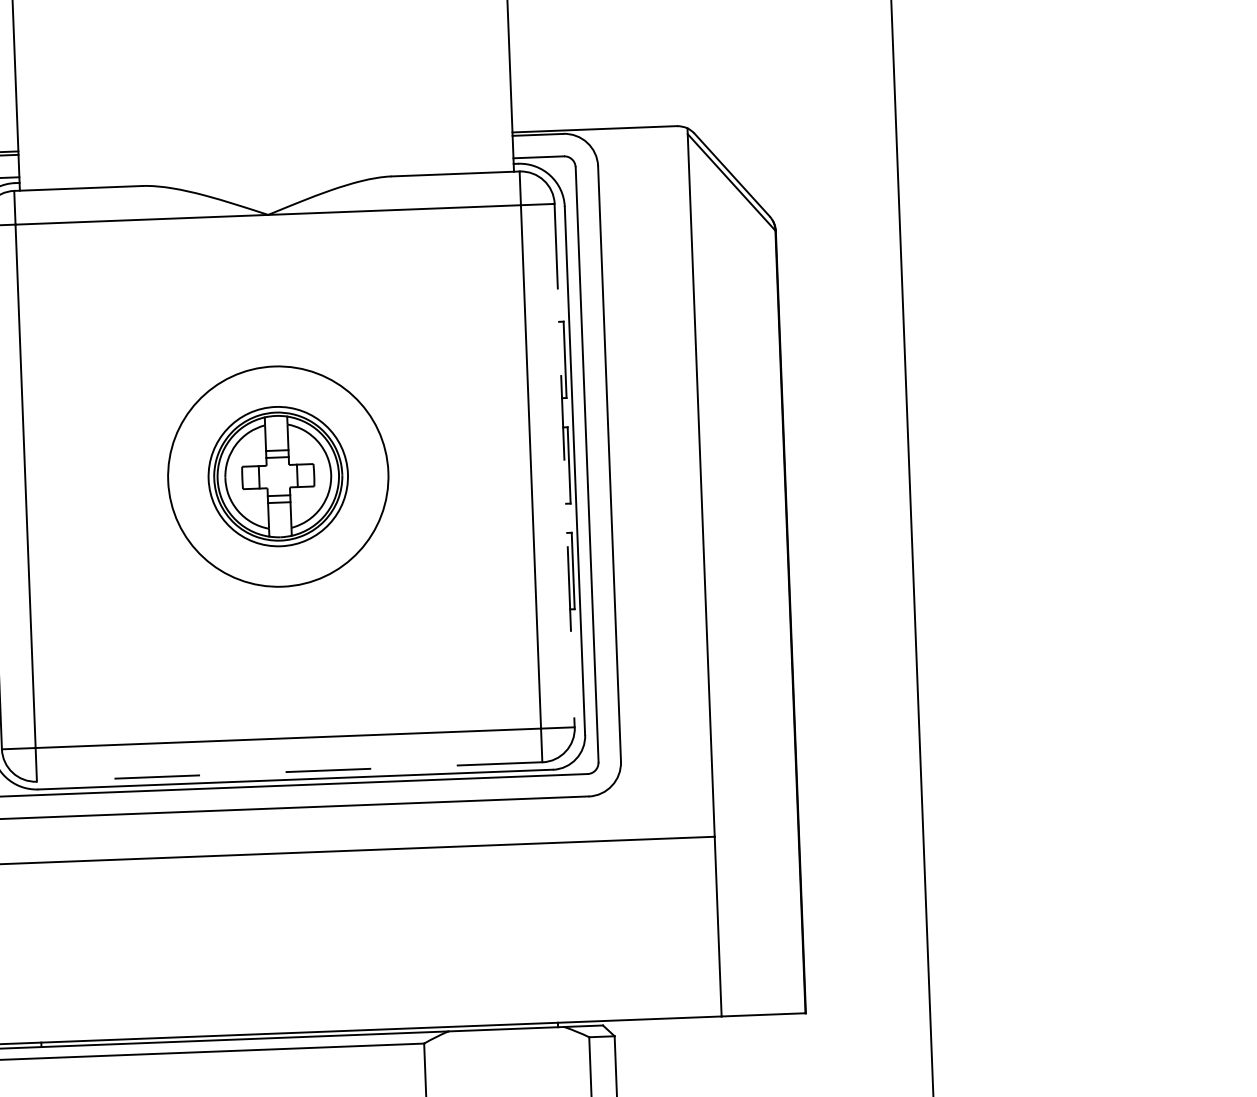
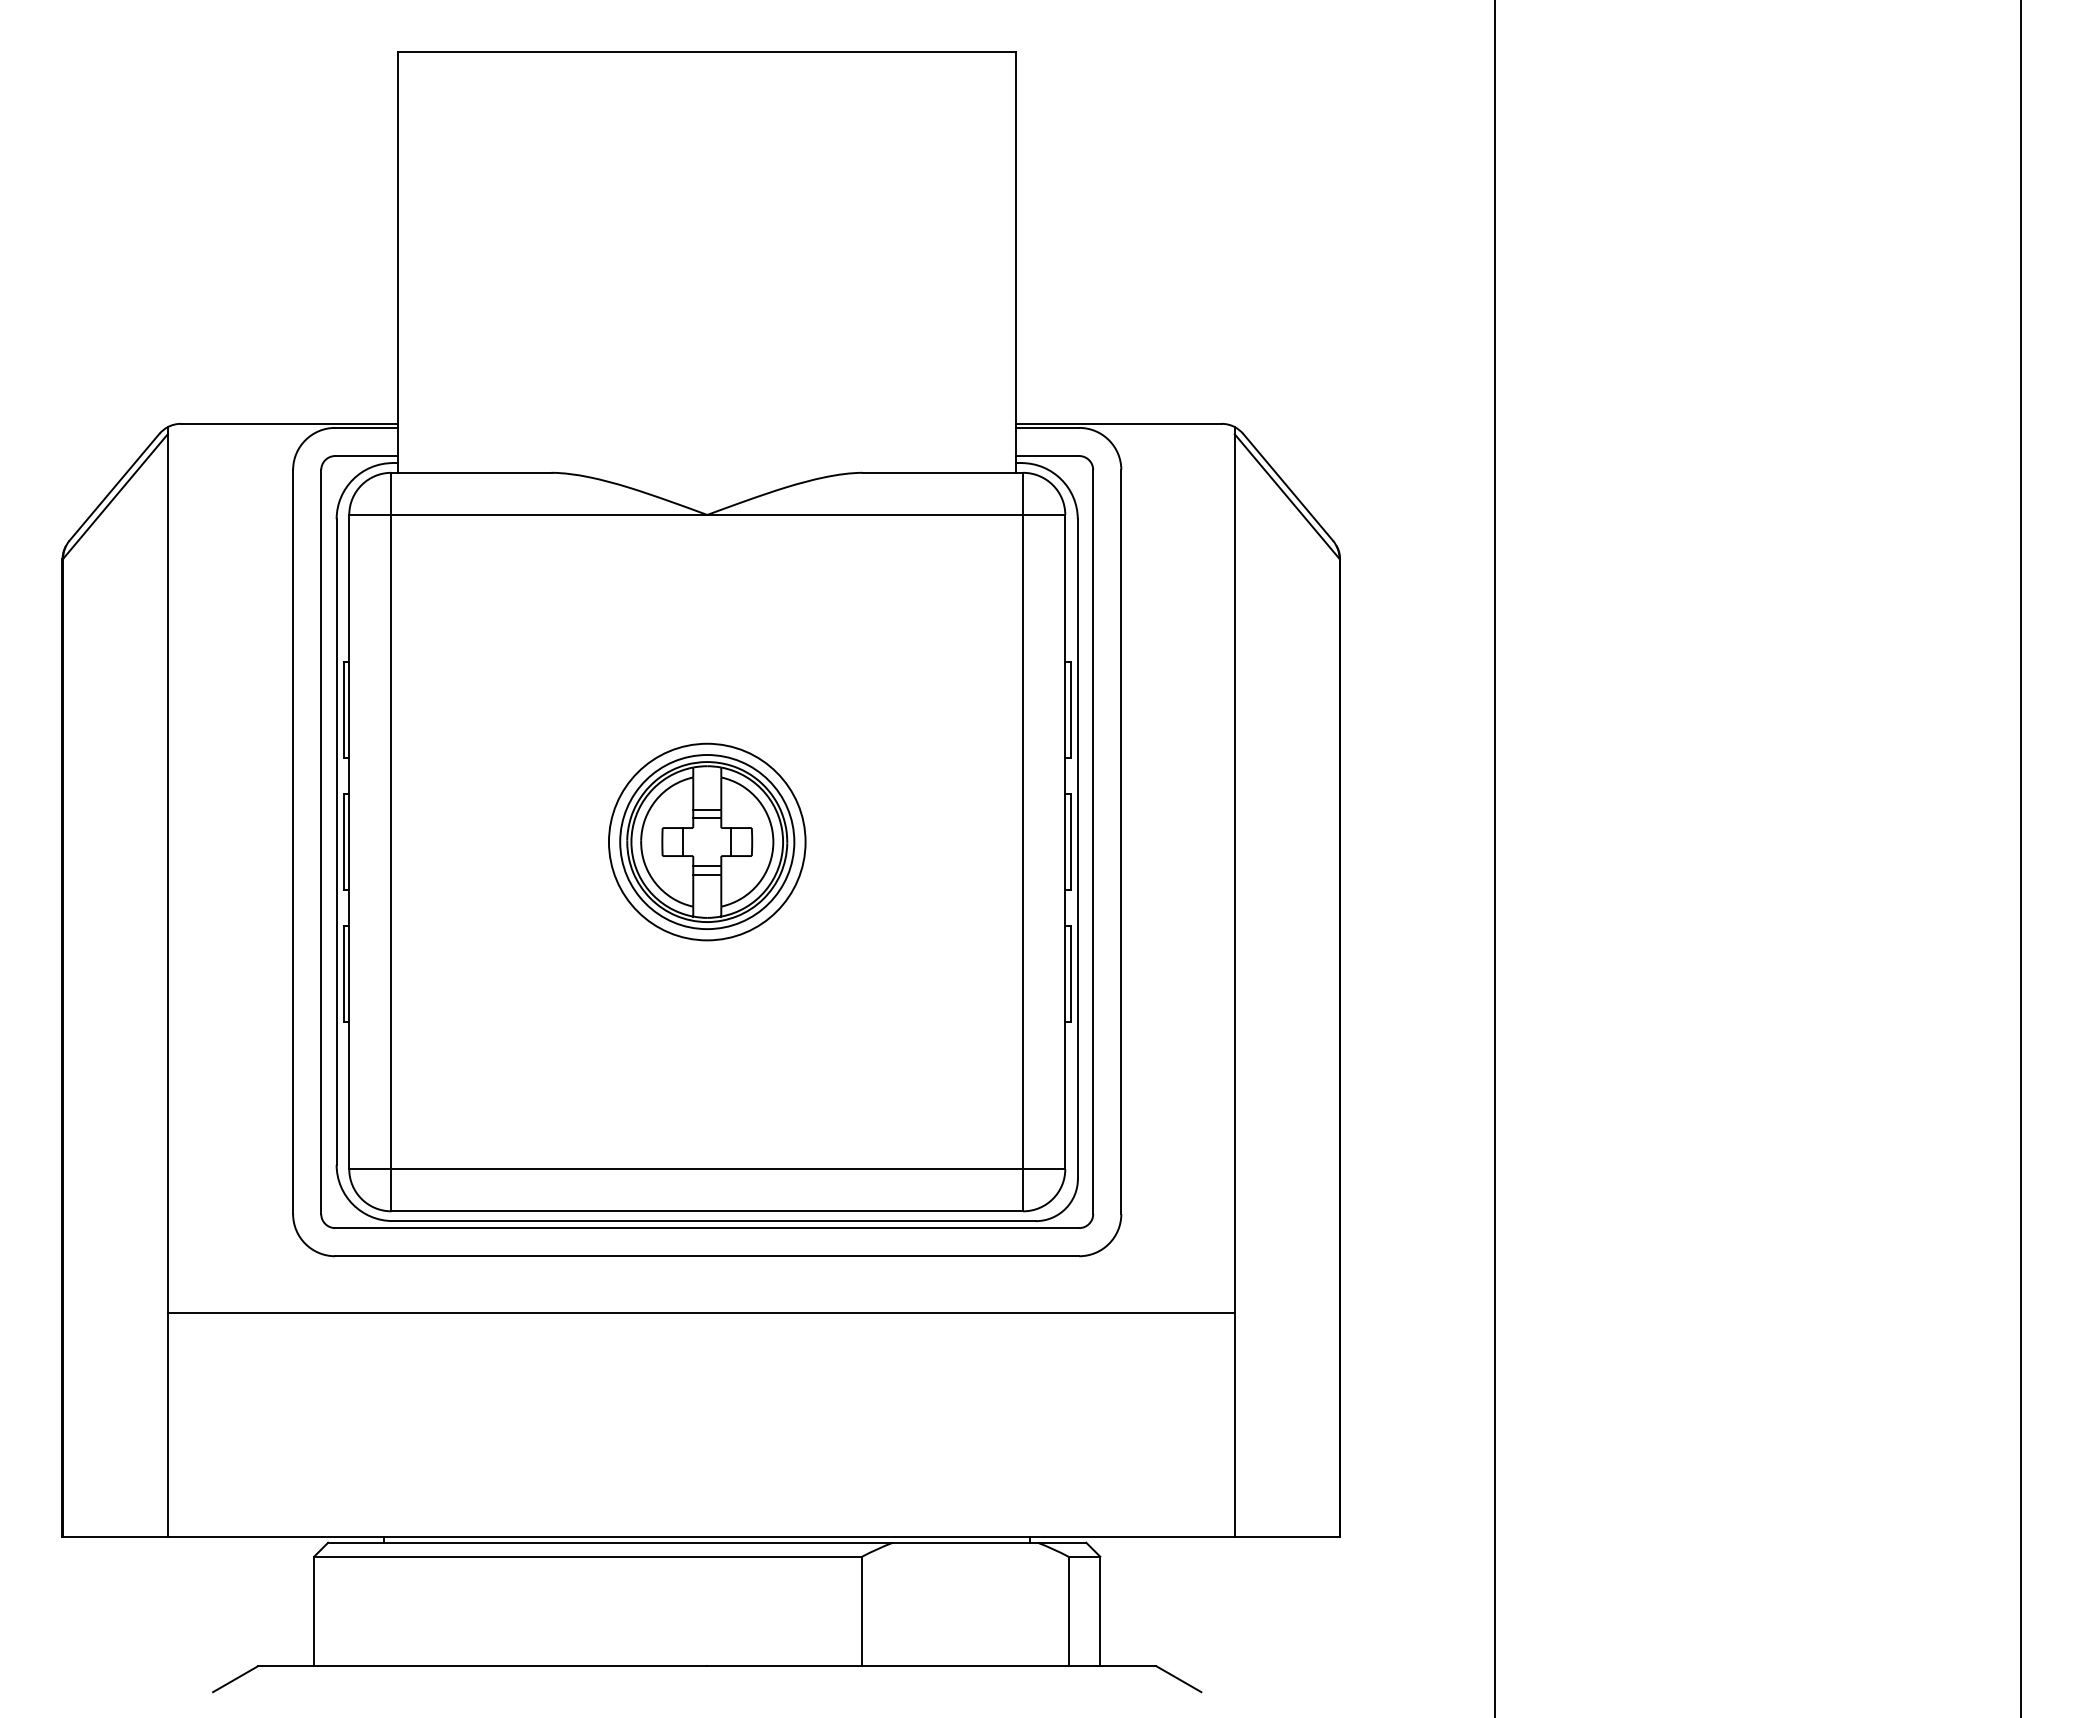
line: (564, 465) -> (1065, 842), dashed -> solid
circle: (277, 476) -> (706, 841), size x0.71
line: (289, 772) -> (707, 1211), dashed -> solid

